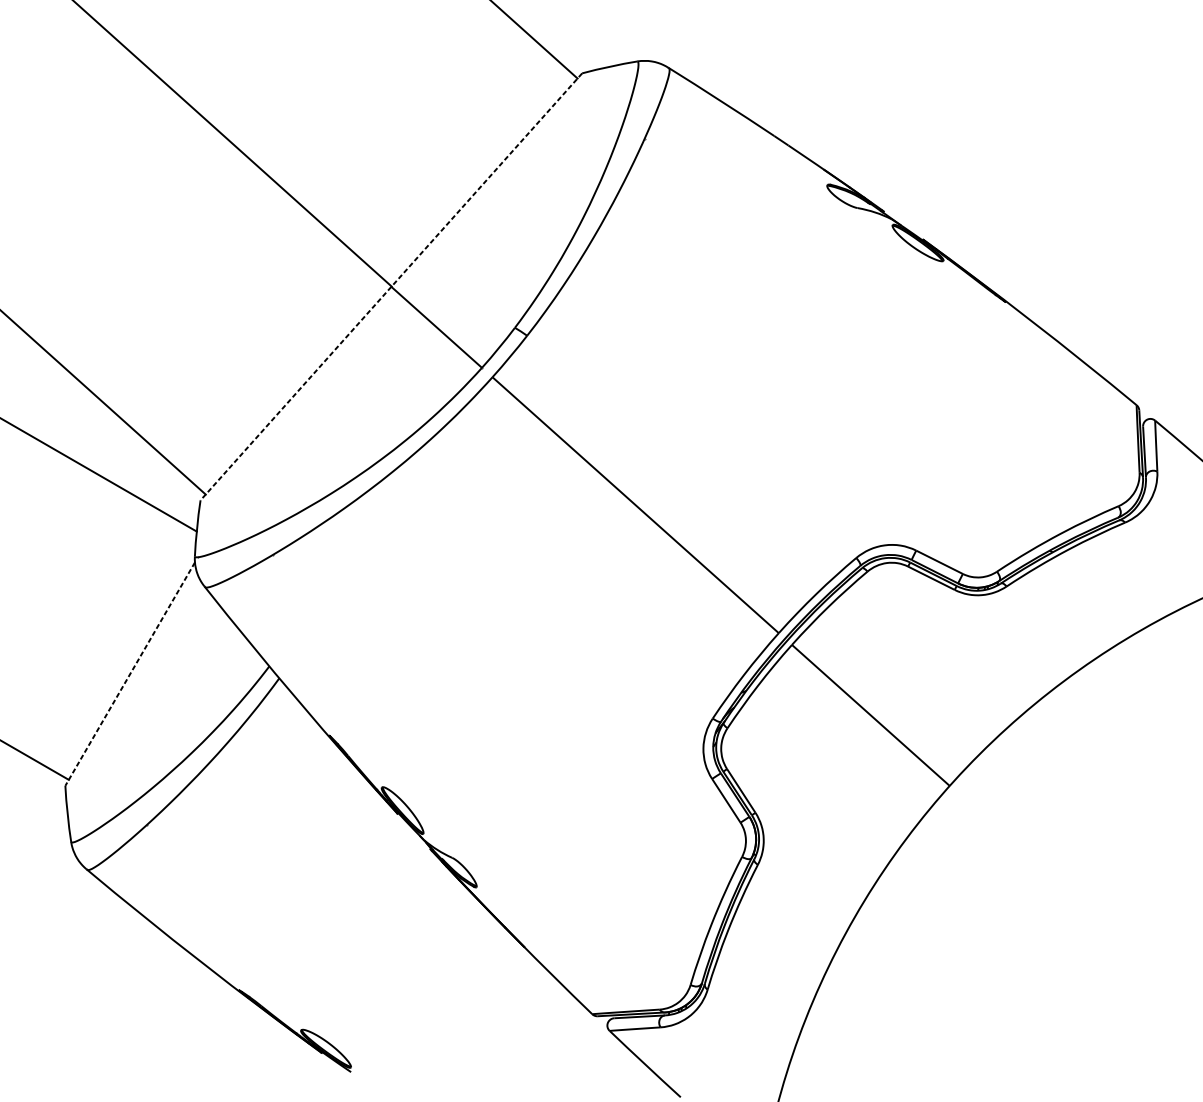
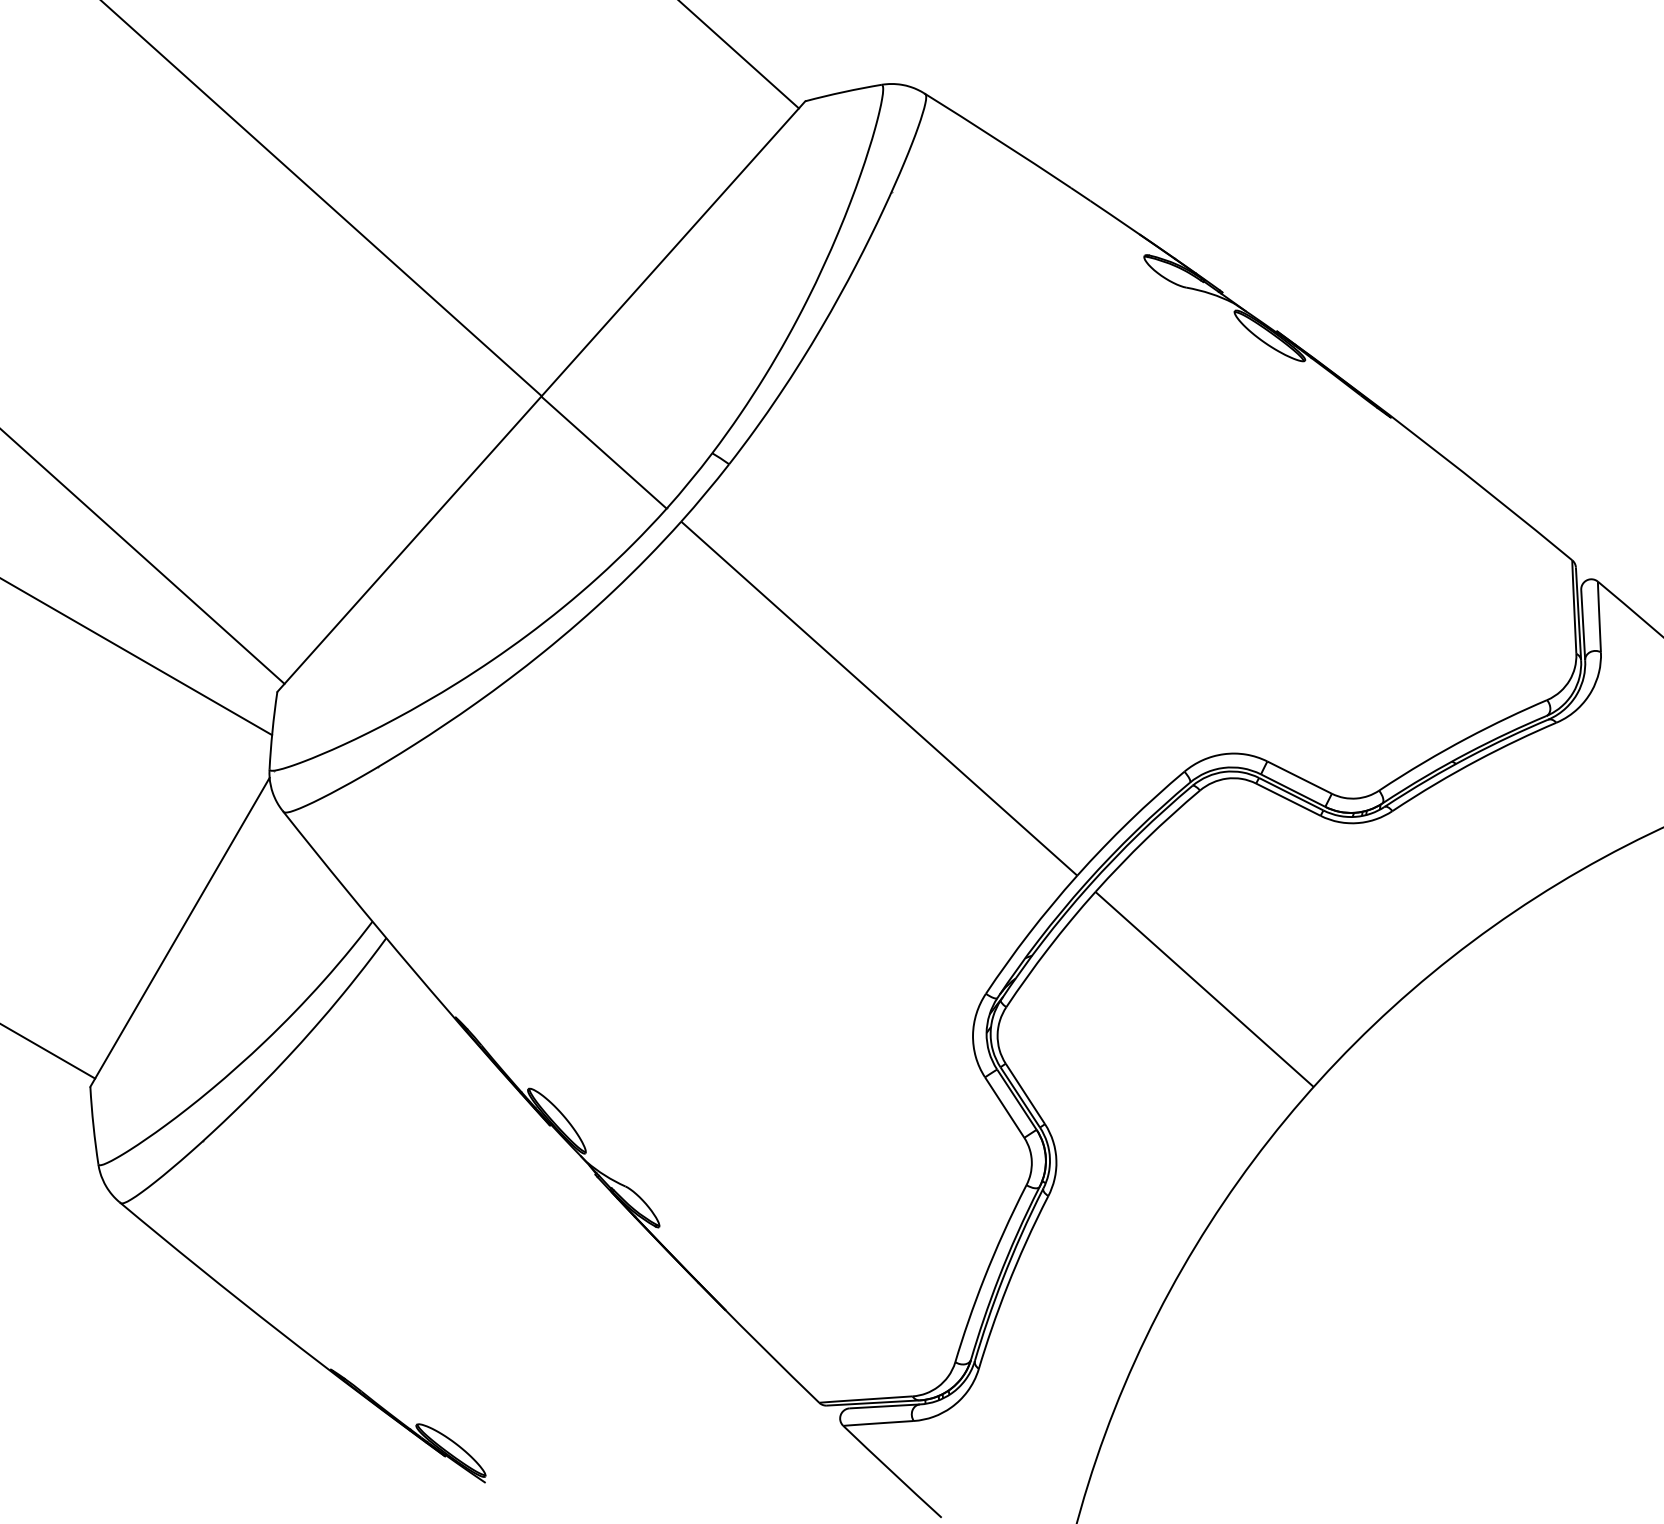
line: (391, 286) -> (541, 396), dashed -> solid
line: (130, 674) -> (180, 932), dashed -> solid

